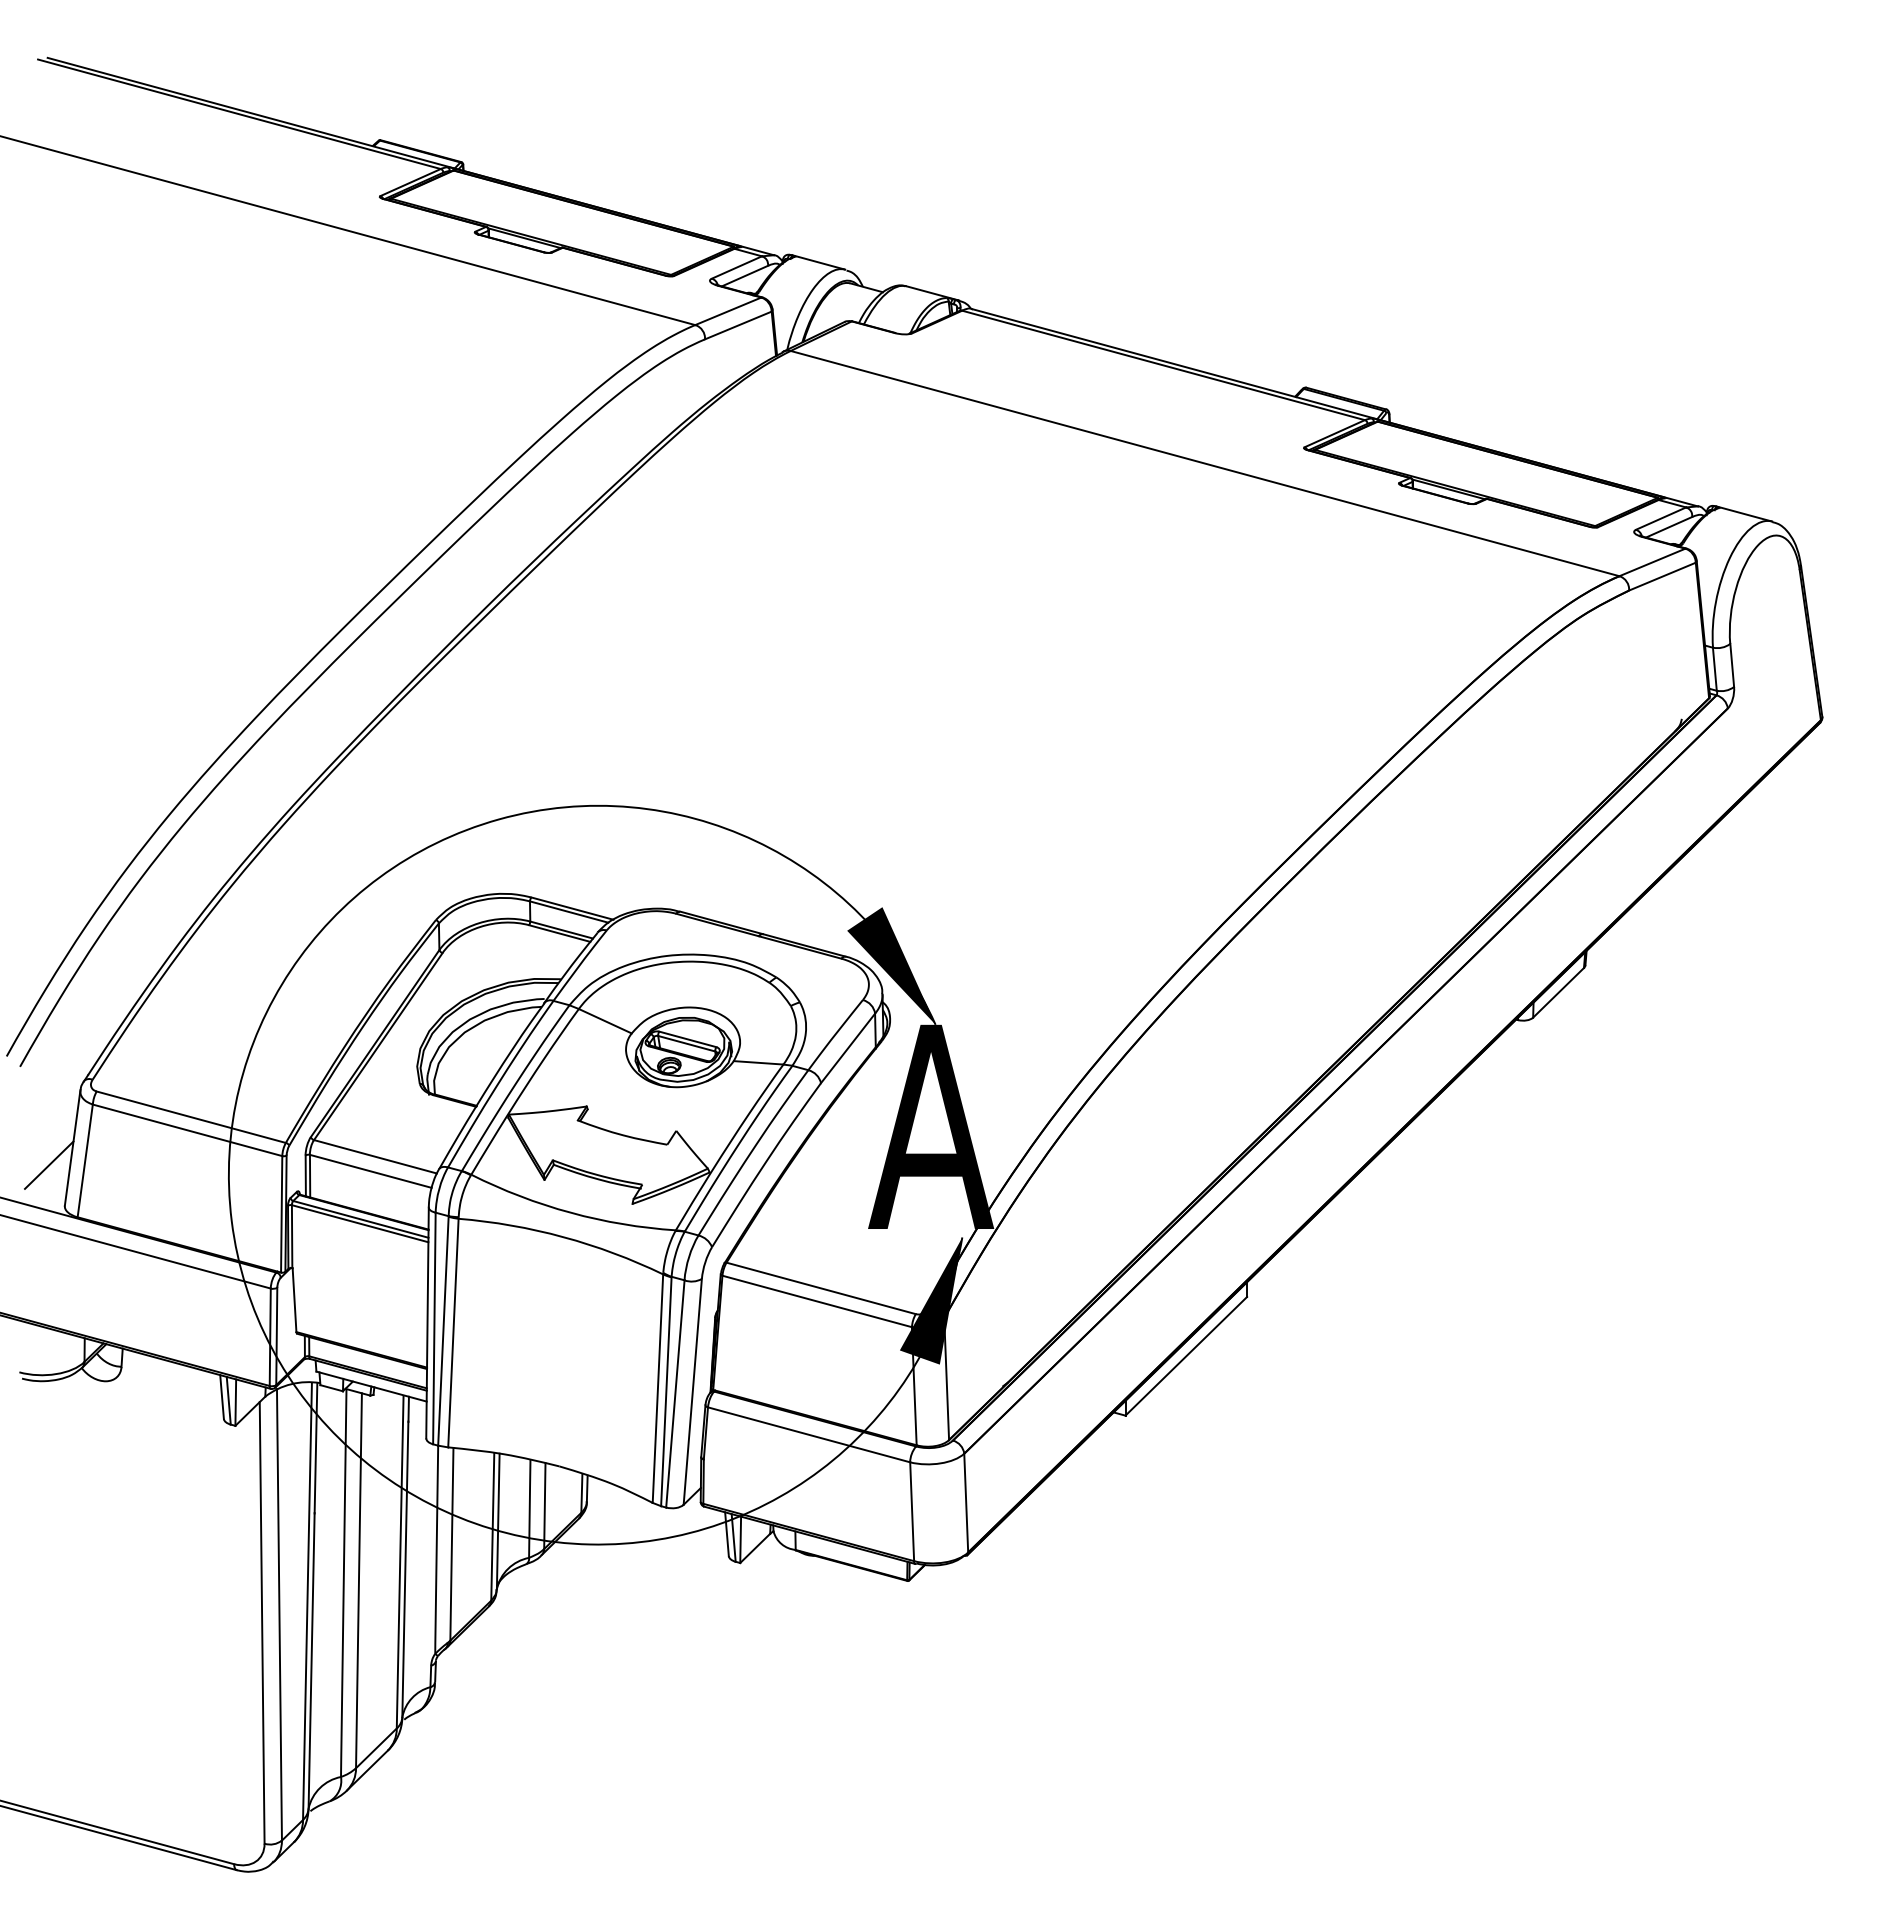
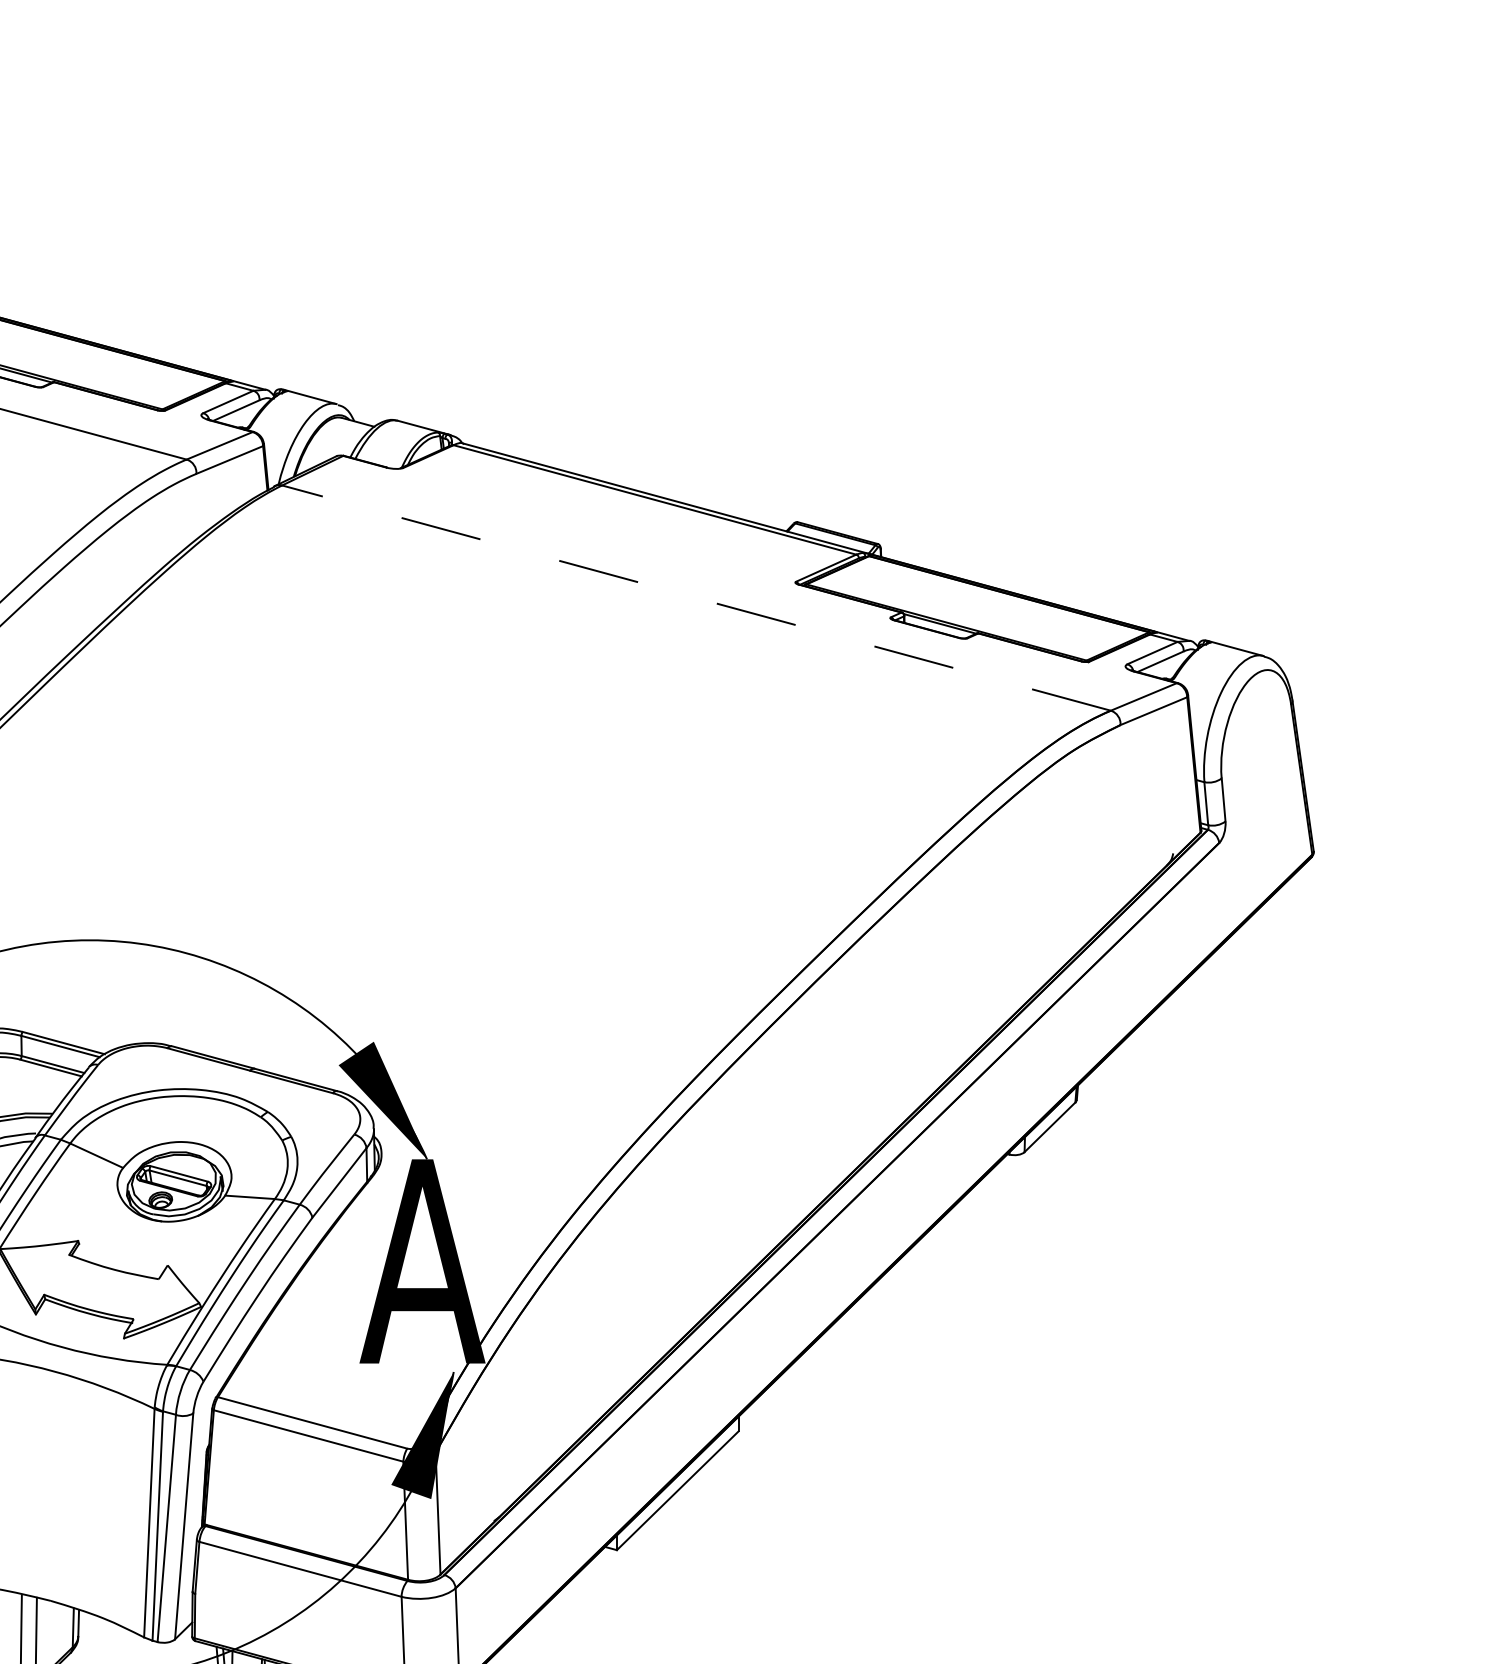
line: (1204, 463) -> (695, 598), solid -> dashed

